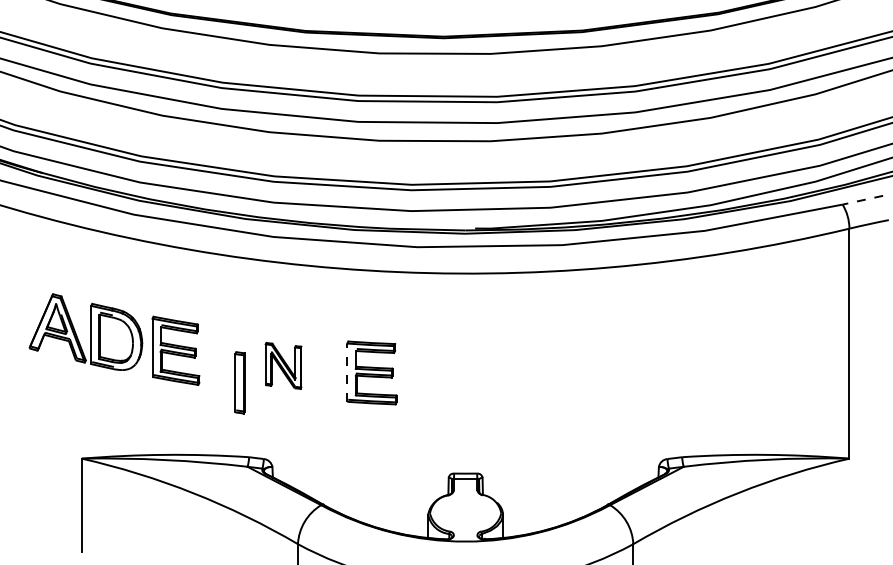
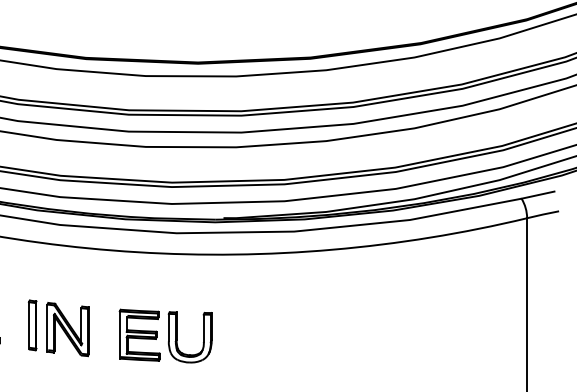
line: (862, 200) -> (537, 195), dashed -> solid
part: (283, 365) -> (68, 329), size x1.43
line: (347, 372) -> (119, 334), dashed -> solid
part: (418, 378) -> (177, 339), added
part: (239, 382) -> (32, 325), moved

